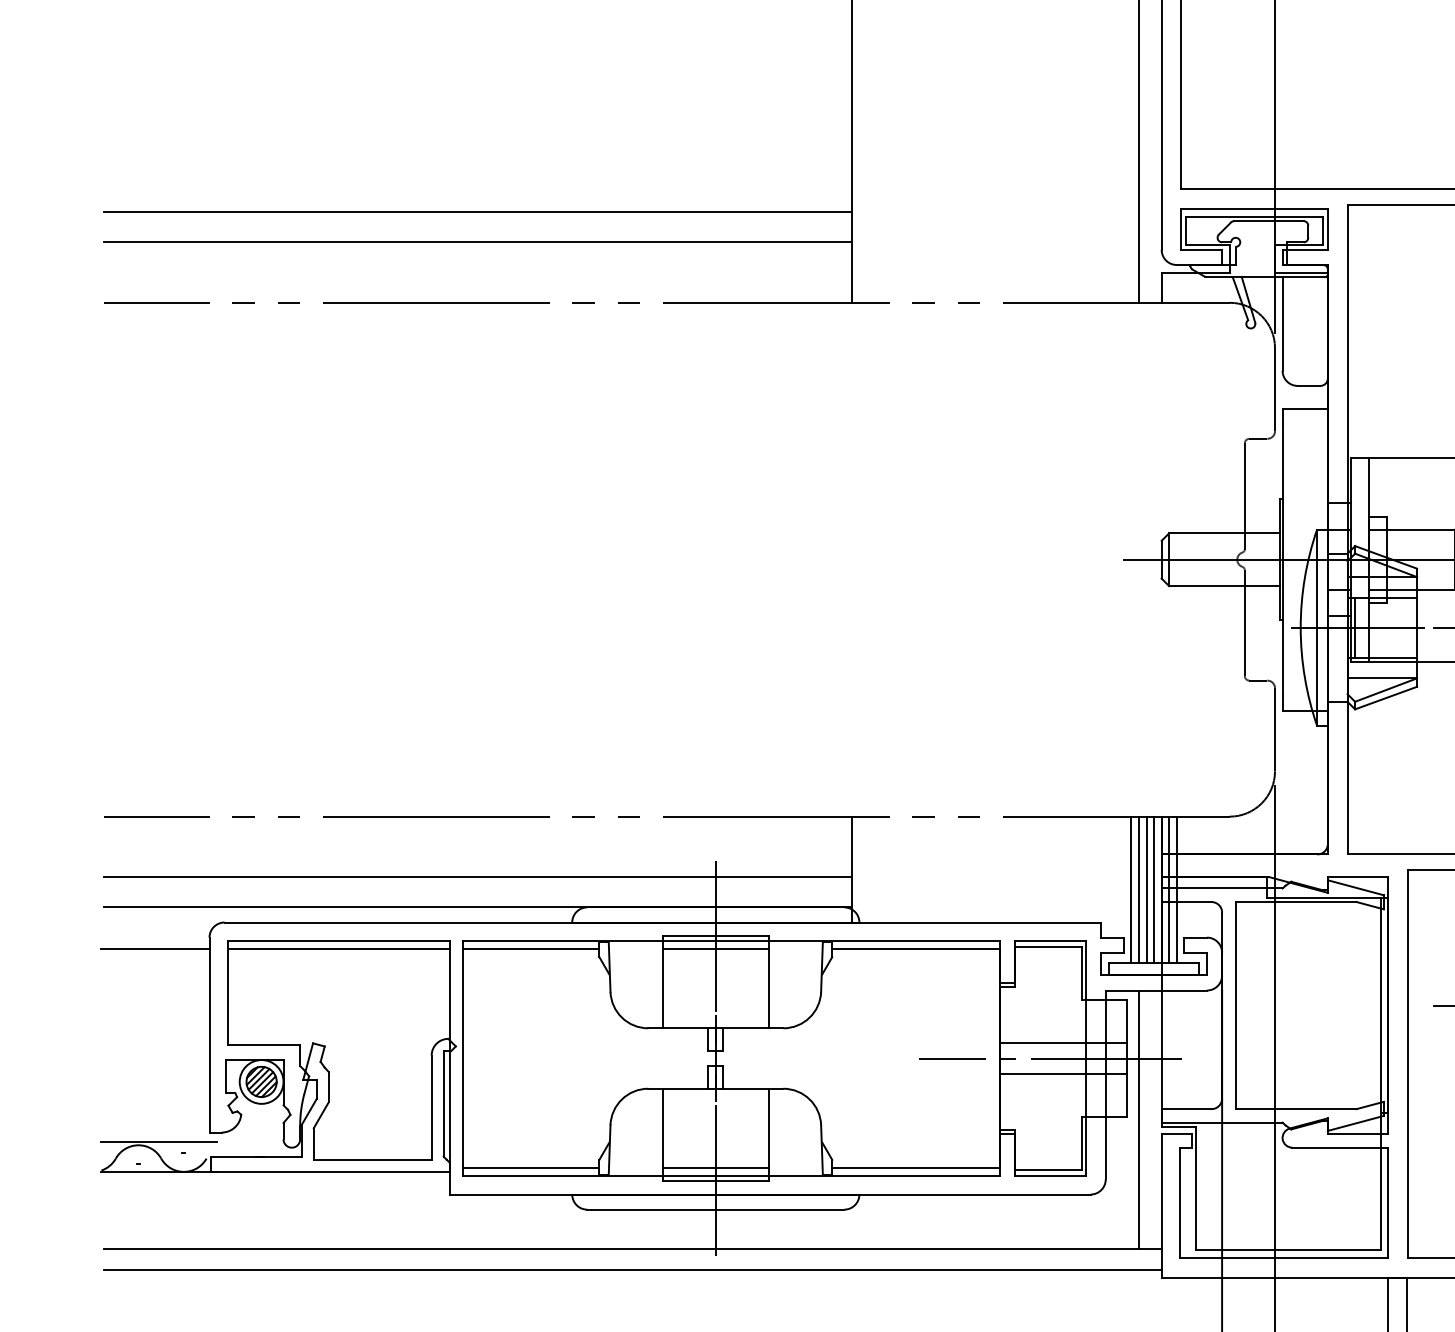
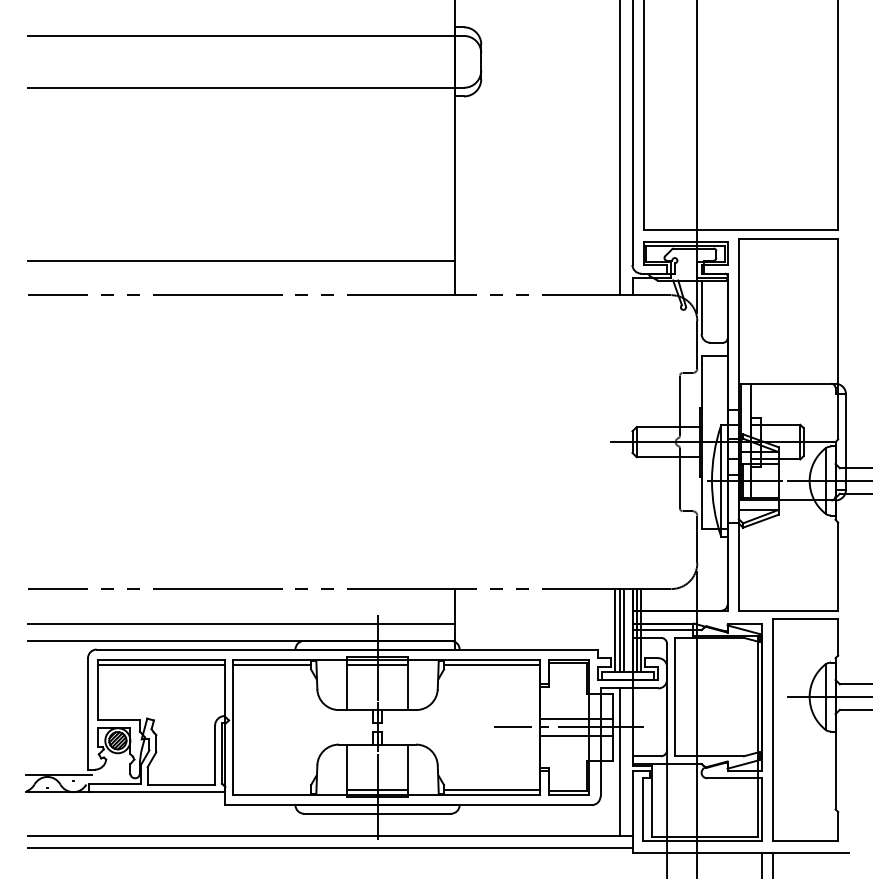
line: (477, 212) -> (241, 243), removed
line: (1154, 889) -> (628, 630), removed
line: (156, 948) -> (57, 664), removed
line: (532, 1168) -> (272, 790), removed

